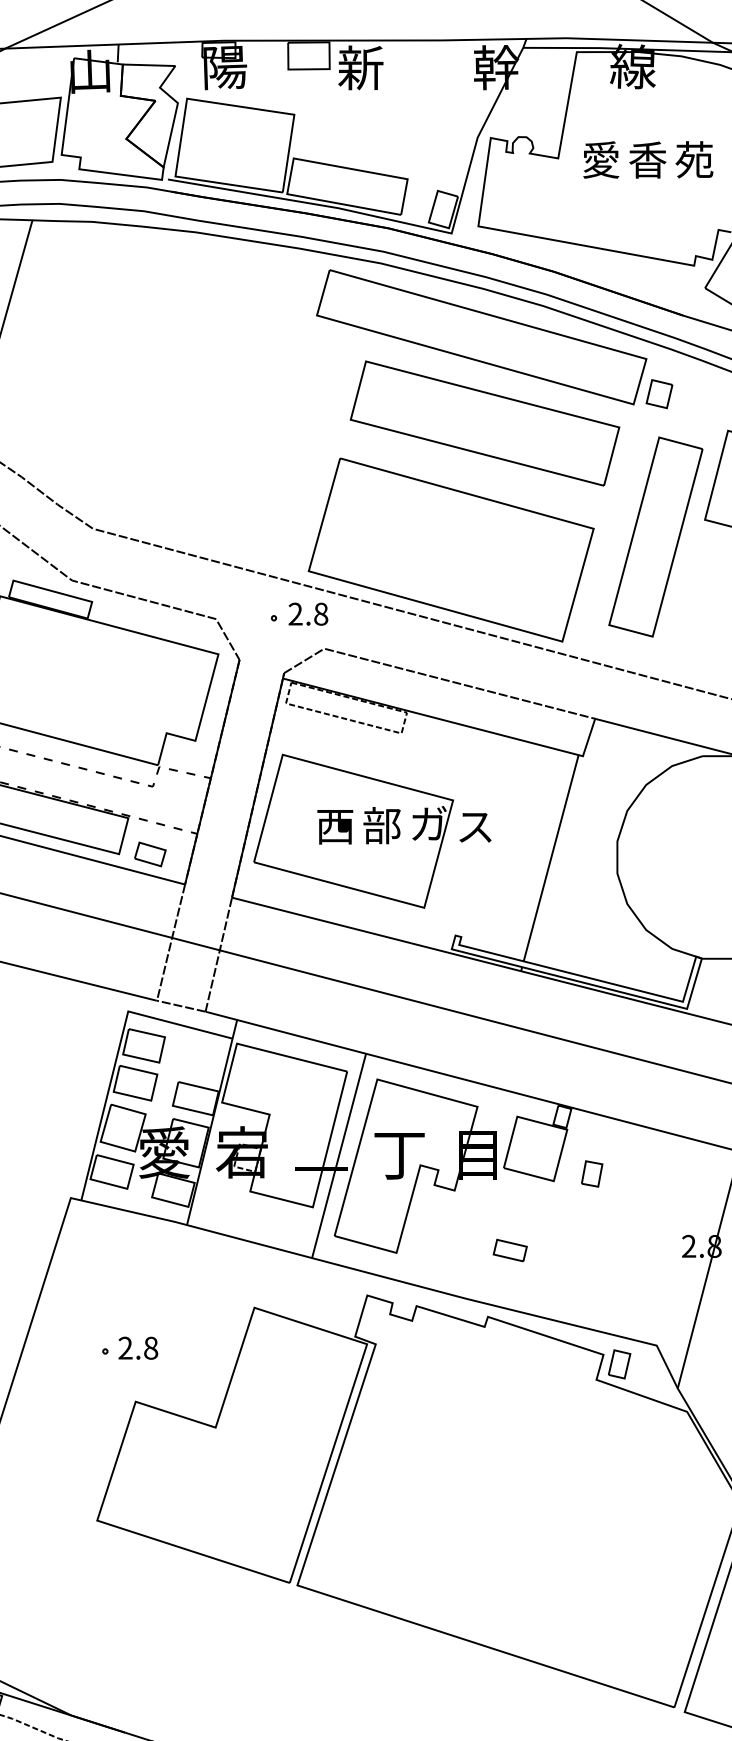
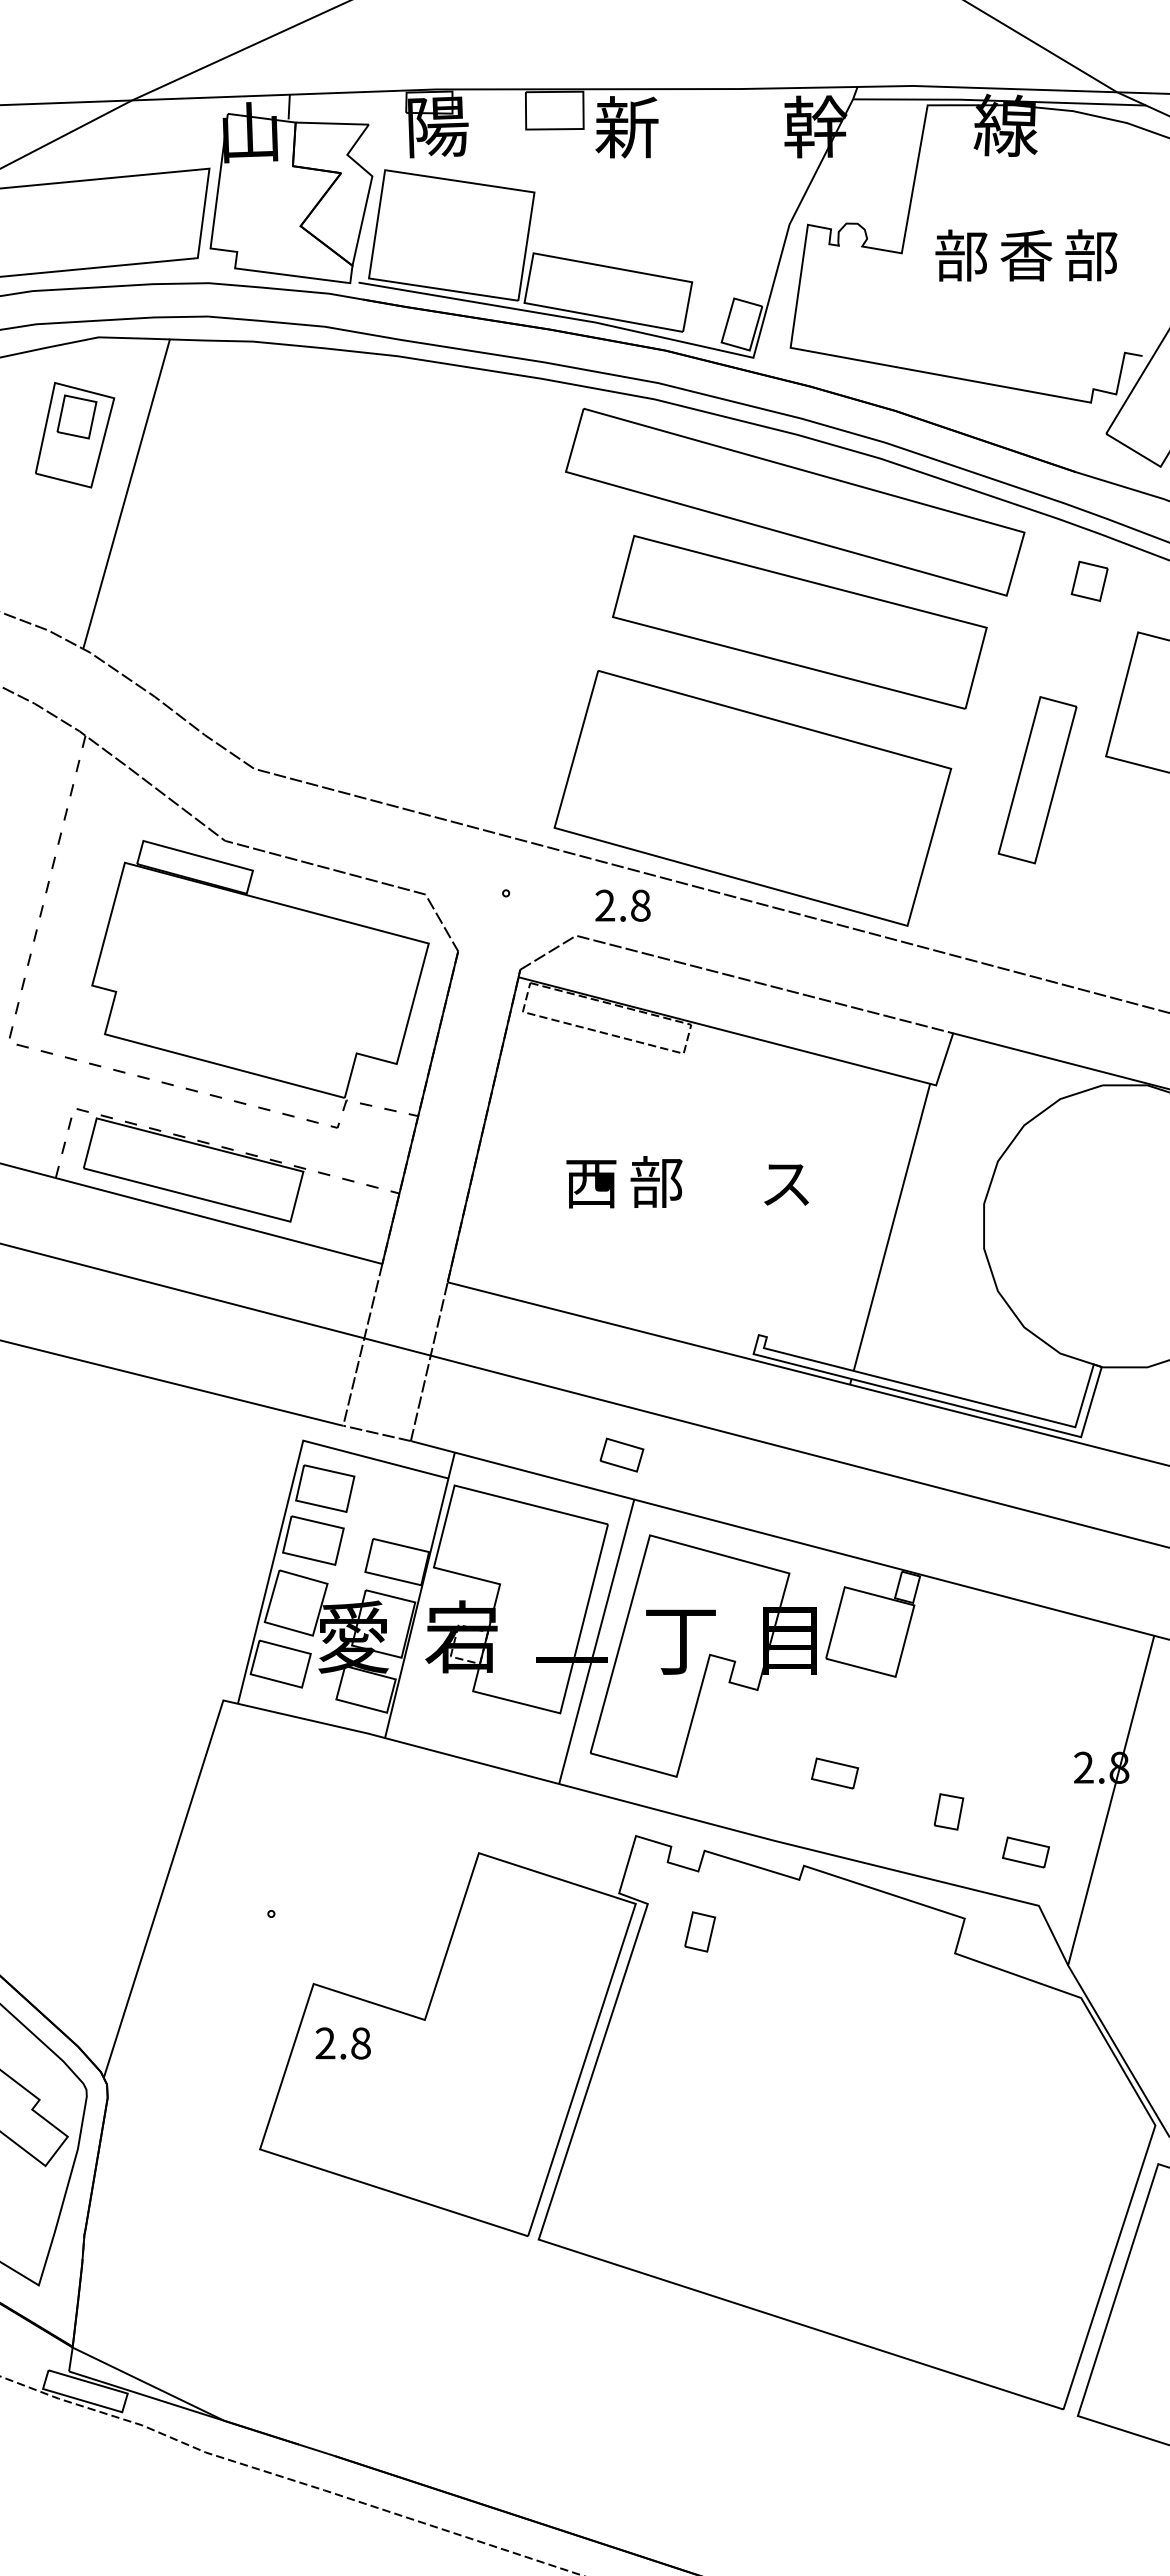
text: (601, 160) -> (961, 255), 愛 -> 部
text: (693, 160) -> (1090, 255), 苑 -> 部
part: (659, 393) -> (1089, 580), moved
part: (655, 536) -> (1037, 779), size x0.6
text: (308, 614) -> (622, 905), moved
part: (353, 831) -> (616, 1189), removed
part: (149, 853) -> (621, 1454), moved
part: (591, 1173) -> (948, 1811), moved
part: (647, 1307) -> (1026, 1852), added
text: (137, 1348) -> (342, 2043), moved
part: (619, 1364) -> (700, 1931), moved

